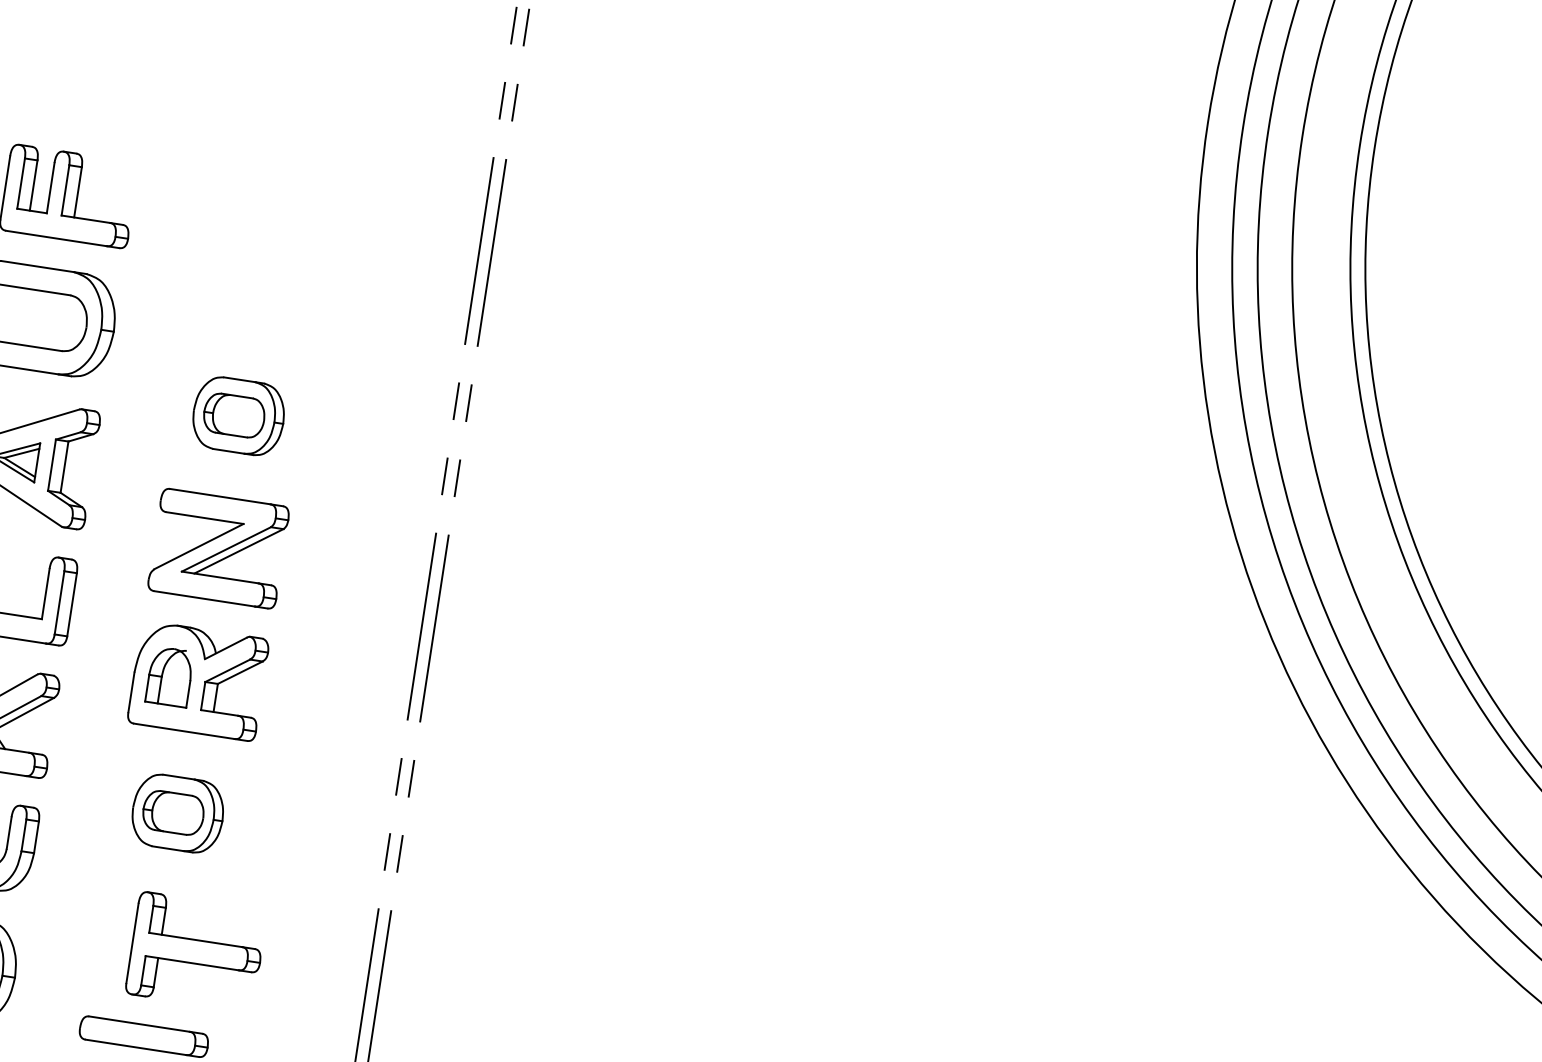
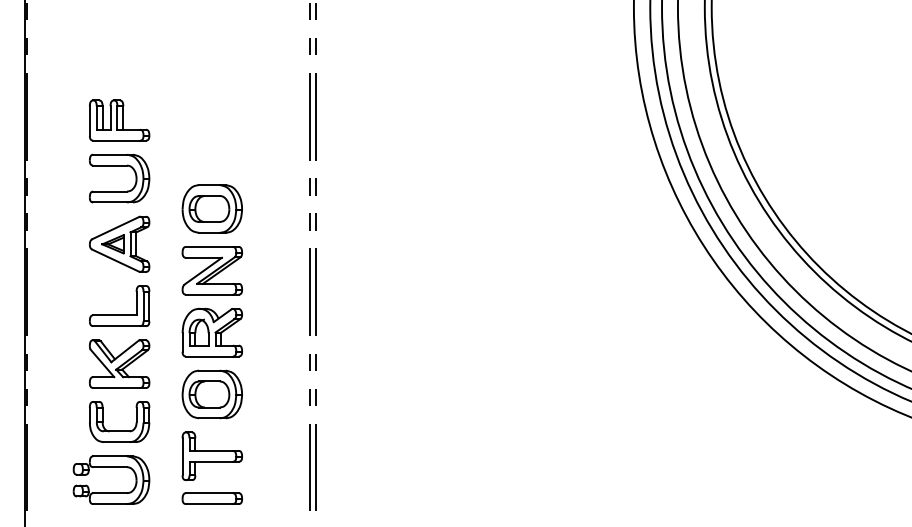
part: (237, 414) -> (211, 208), size x1.43
part: (176, 813) -> (211, 394), size x1.43
part: (194, 949) -> (211, 455), moved

